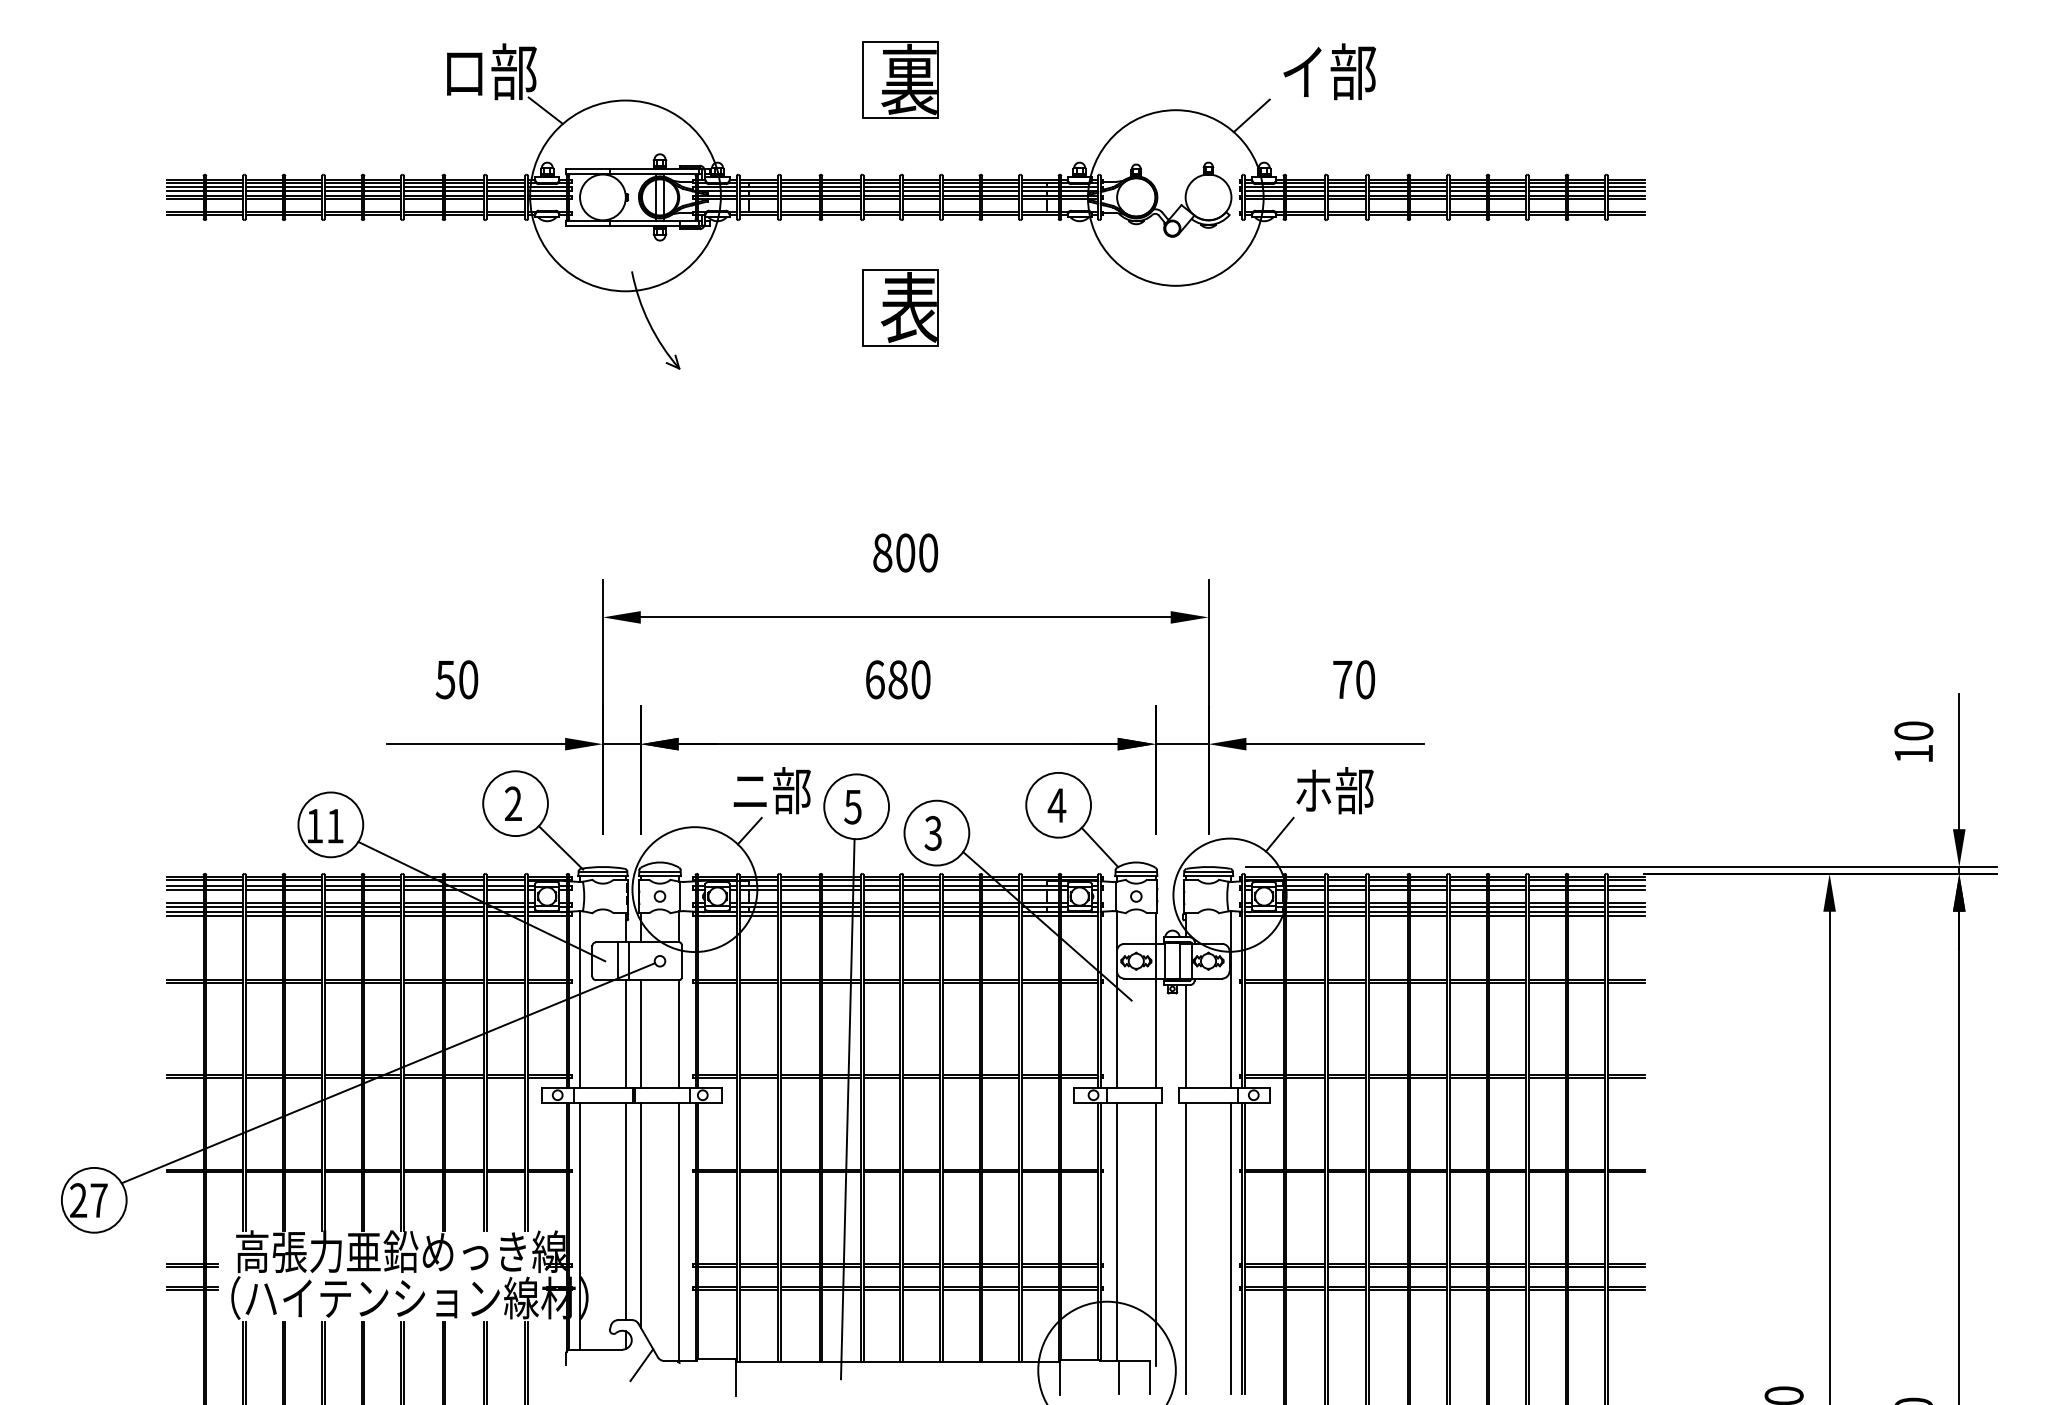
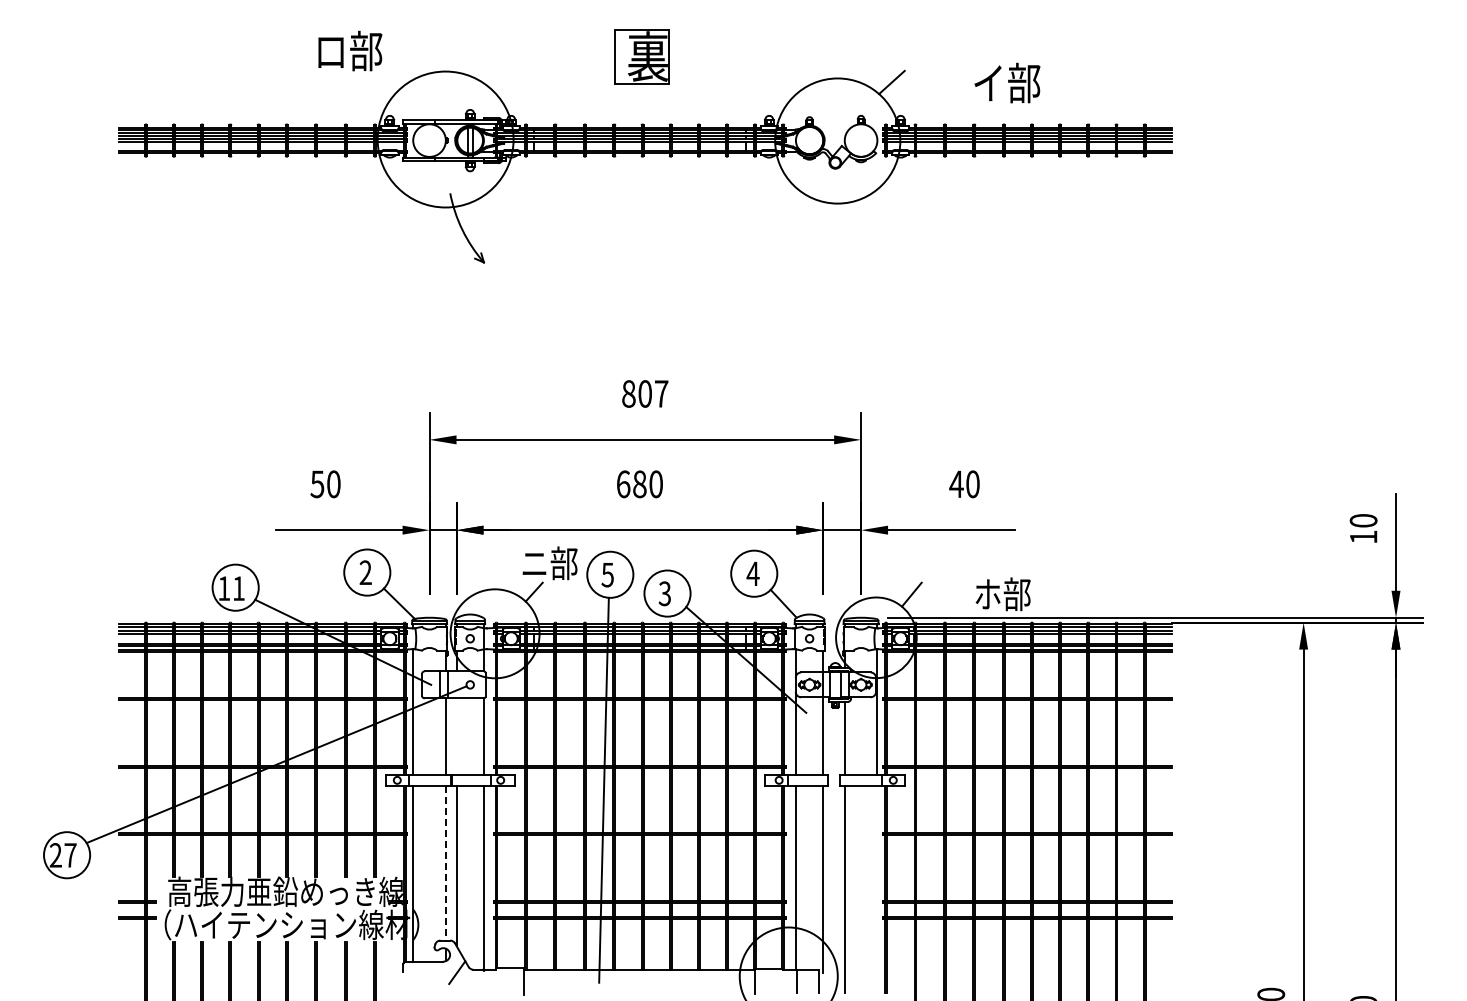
text: (1329, 70) -> (1007, 82), moved
line: (545, 110) -> (388, 78), removed
part: (900, 306) -> (641, 218), removed
text: (928, 552) -> (661, 393), 800 -> 807
text: (1342, 678) -> (956, 483), 70 -> 40
text: (1334, 790) -> (1002, 594), moved
line: (640, 1033) -> (456, 736), removed
line: (625, 1211) -> (445, 863), solid -> dashed
line: (1231, 1248) -> (877, 889), removed

